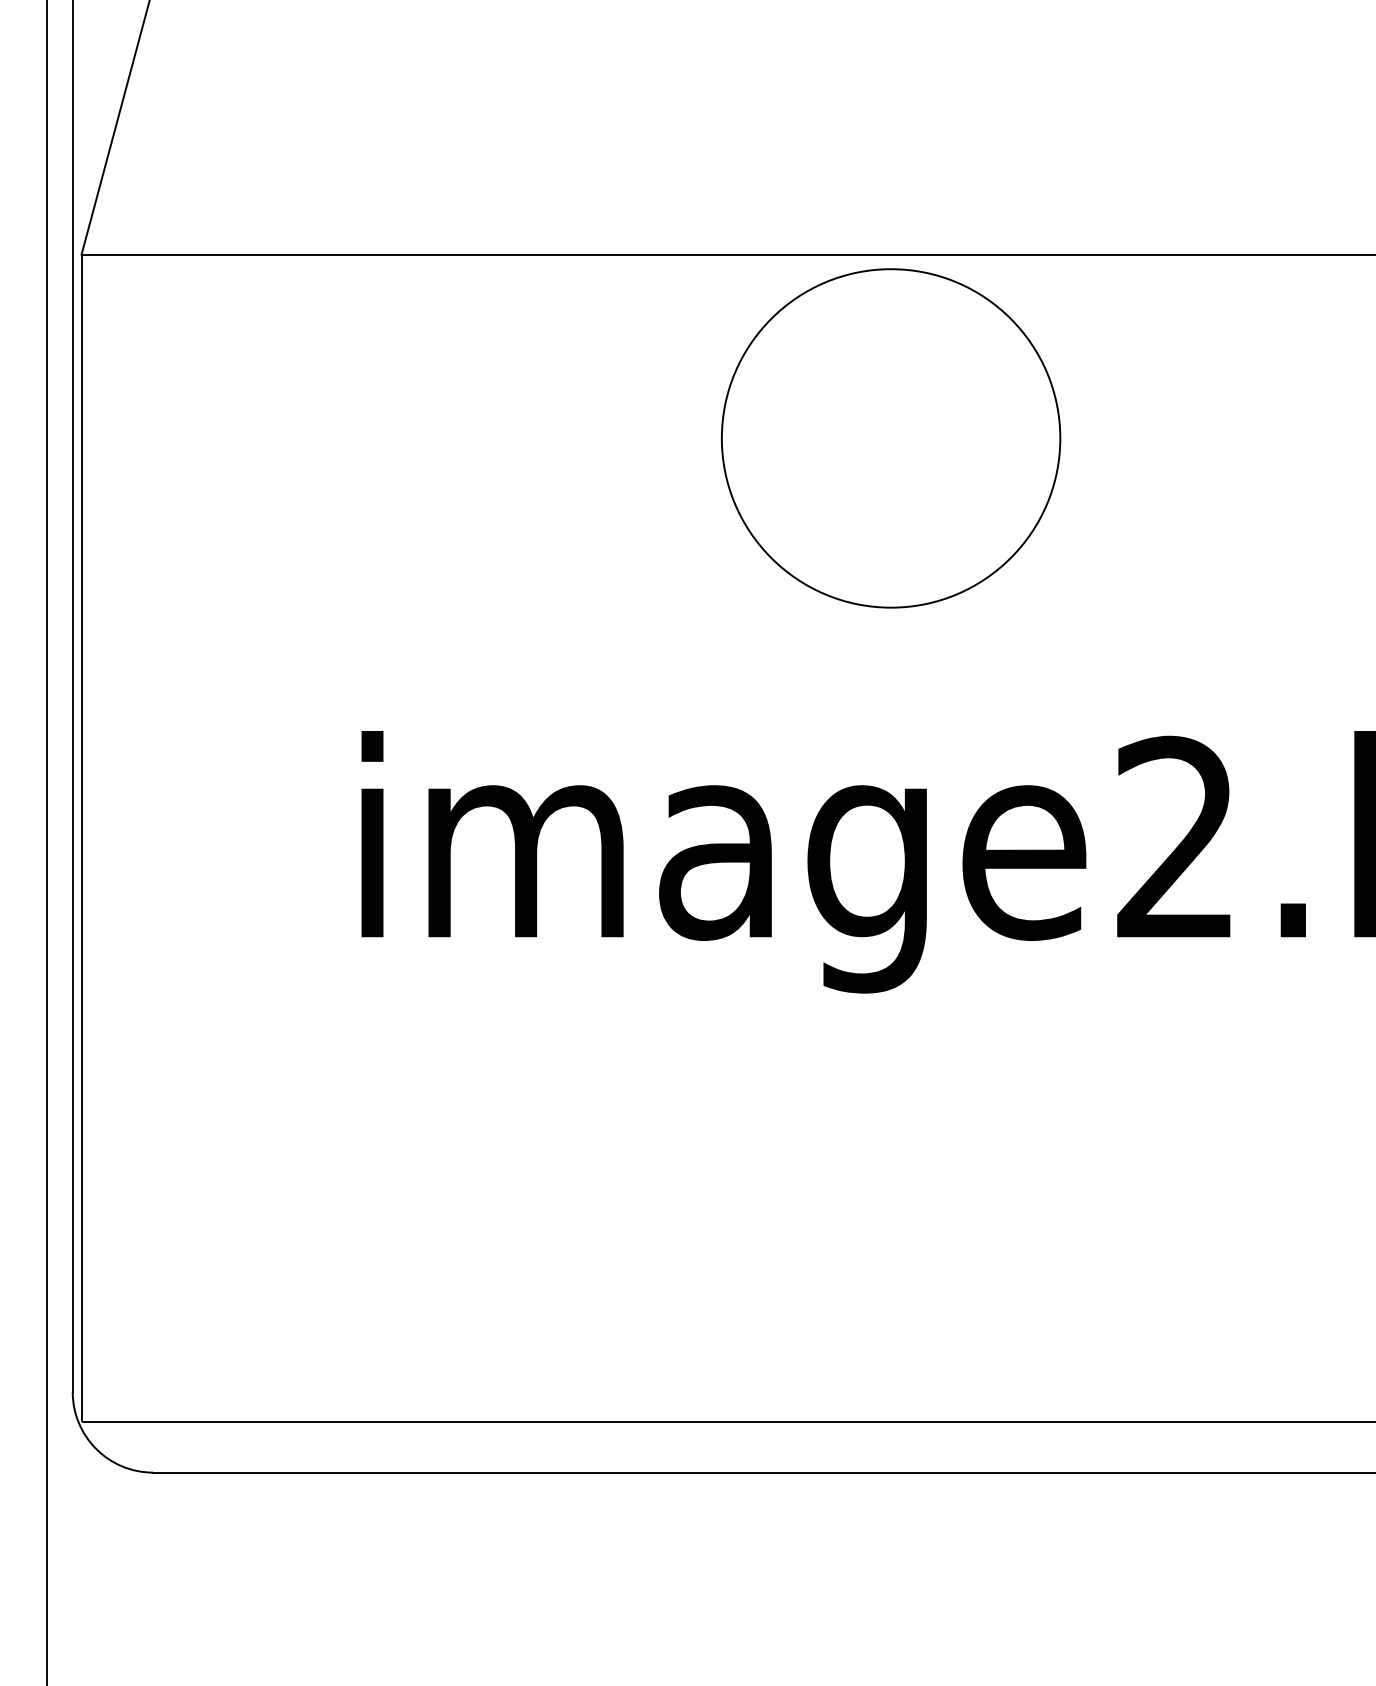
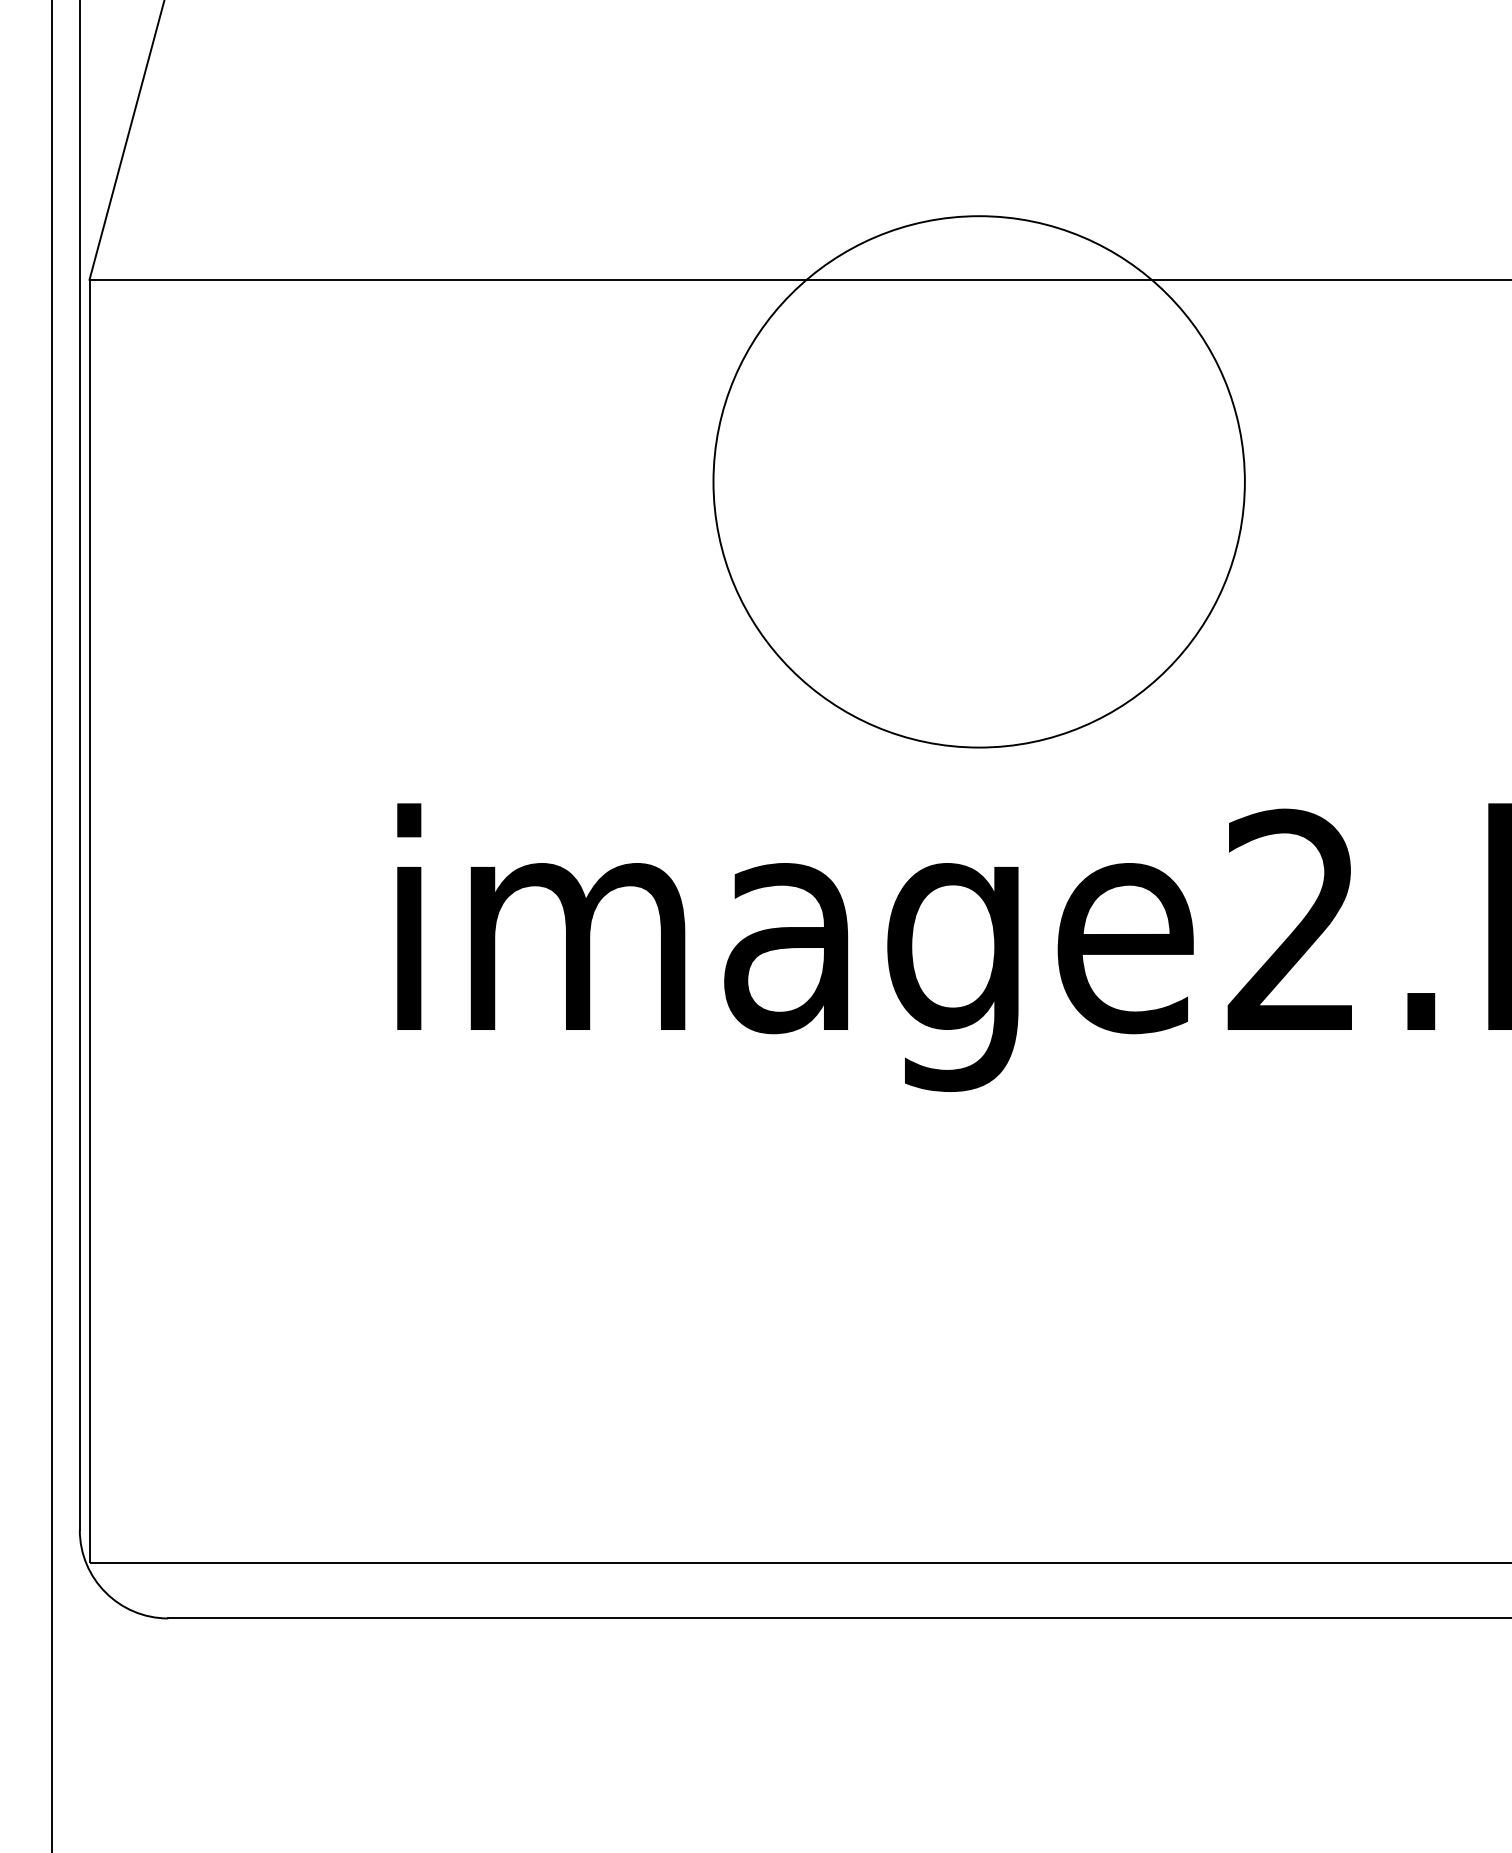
circle: (890, 438) -> (978, 481), size x1.43

